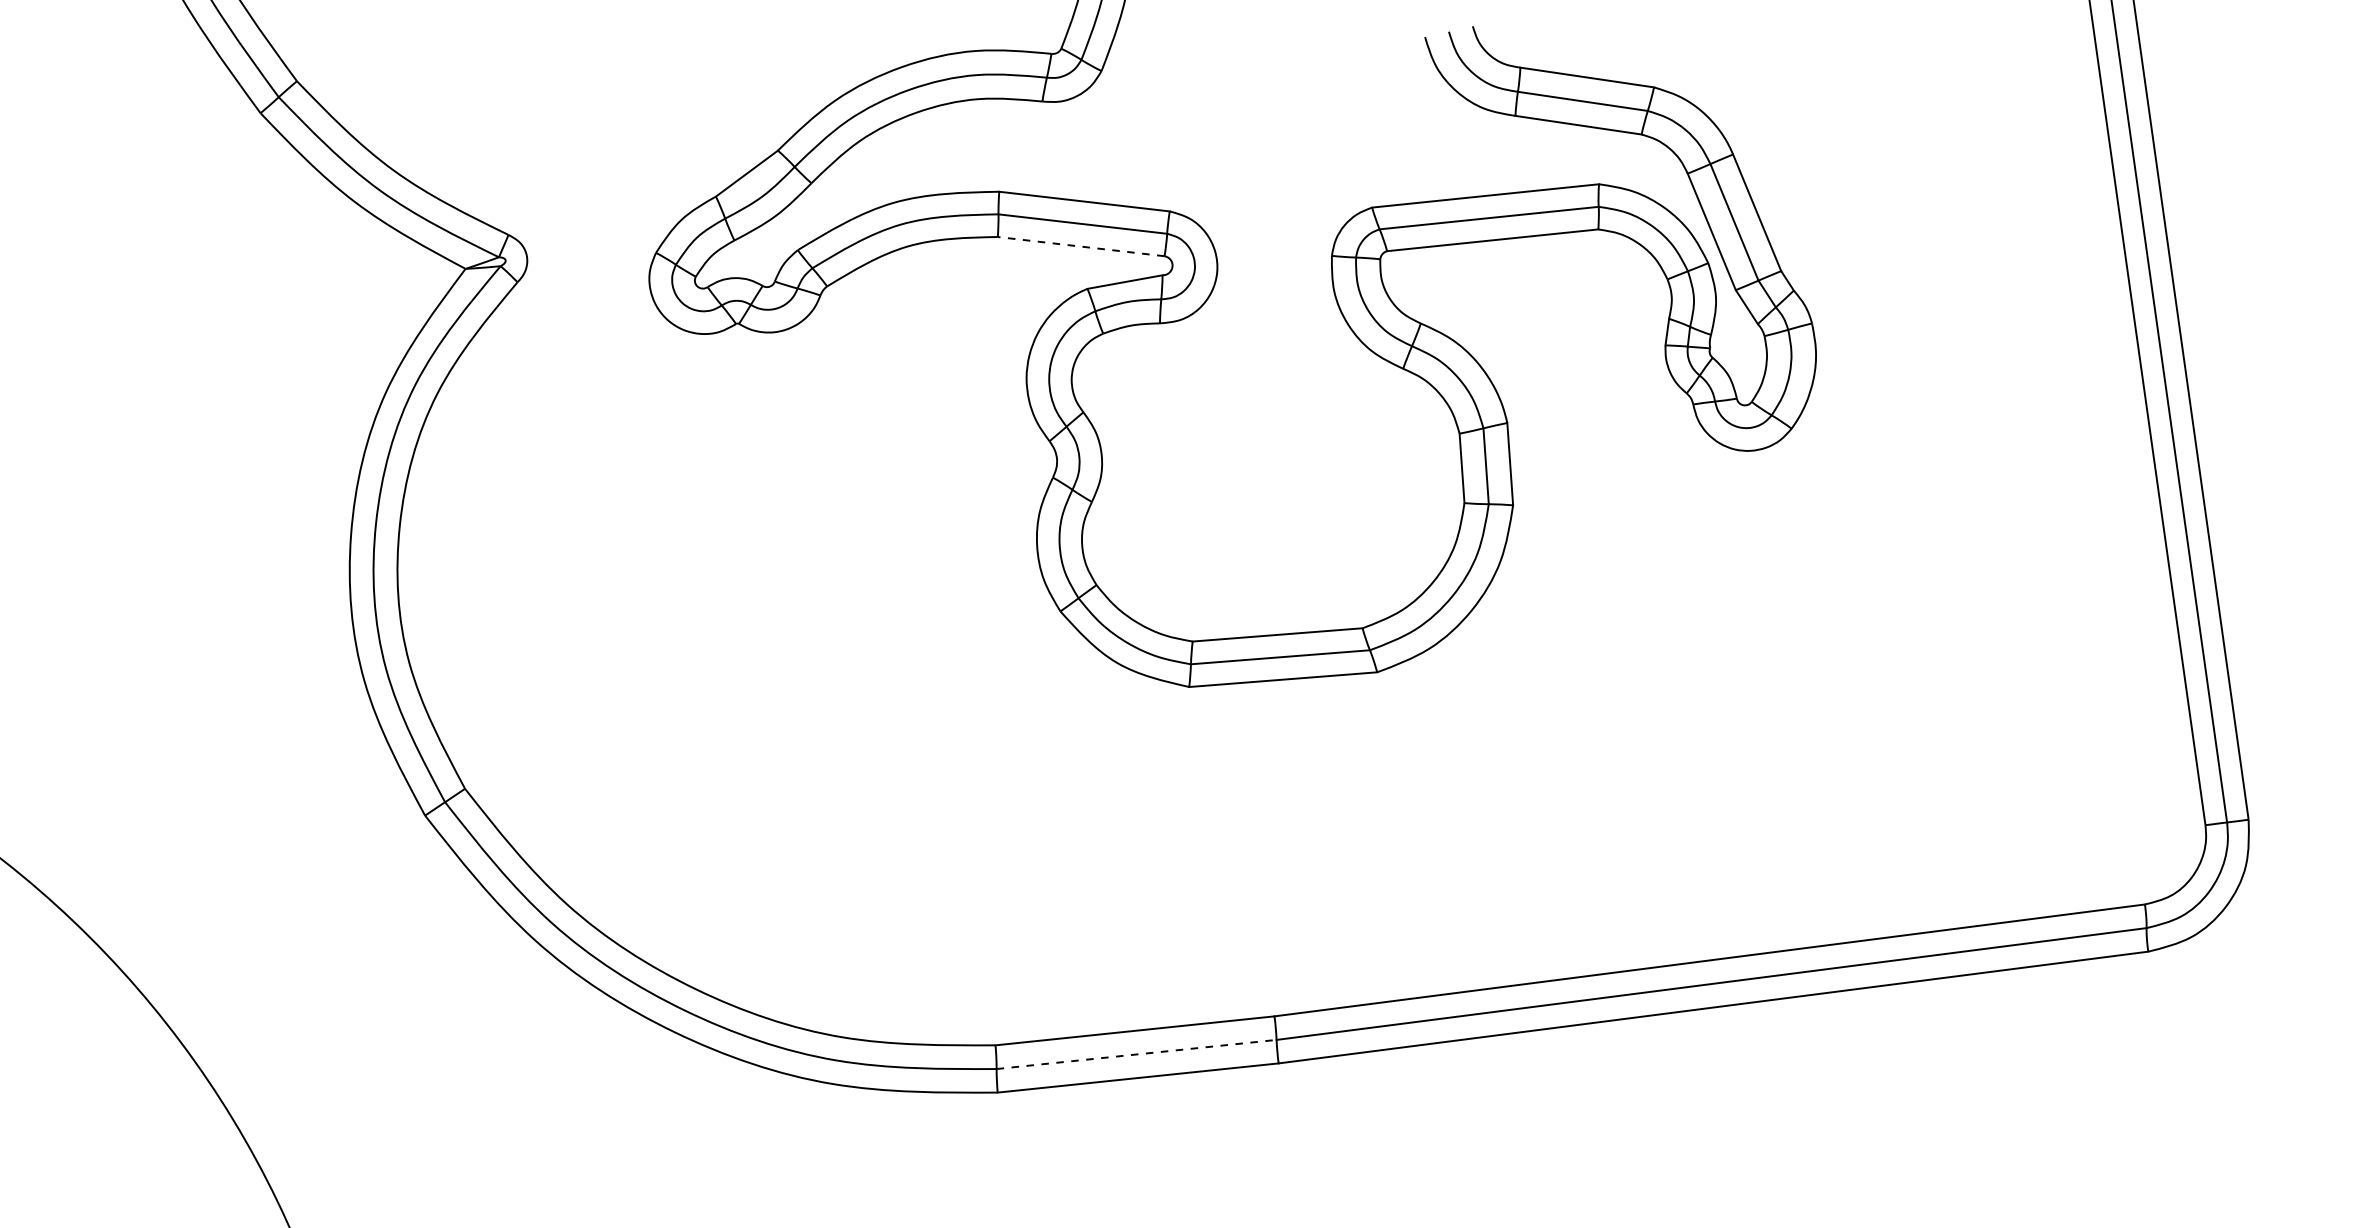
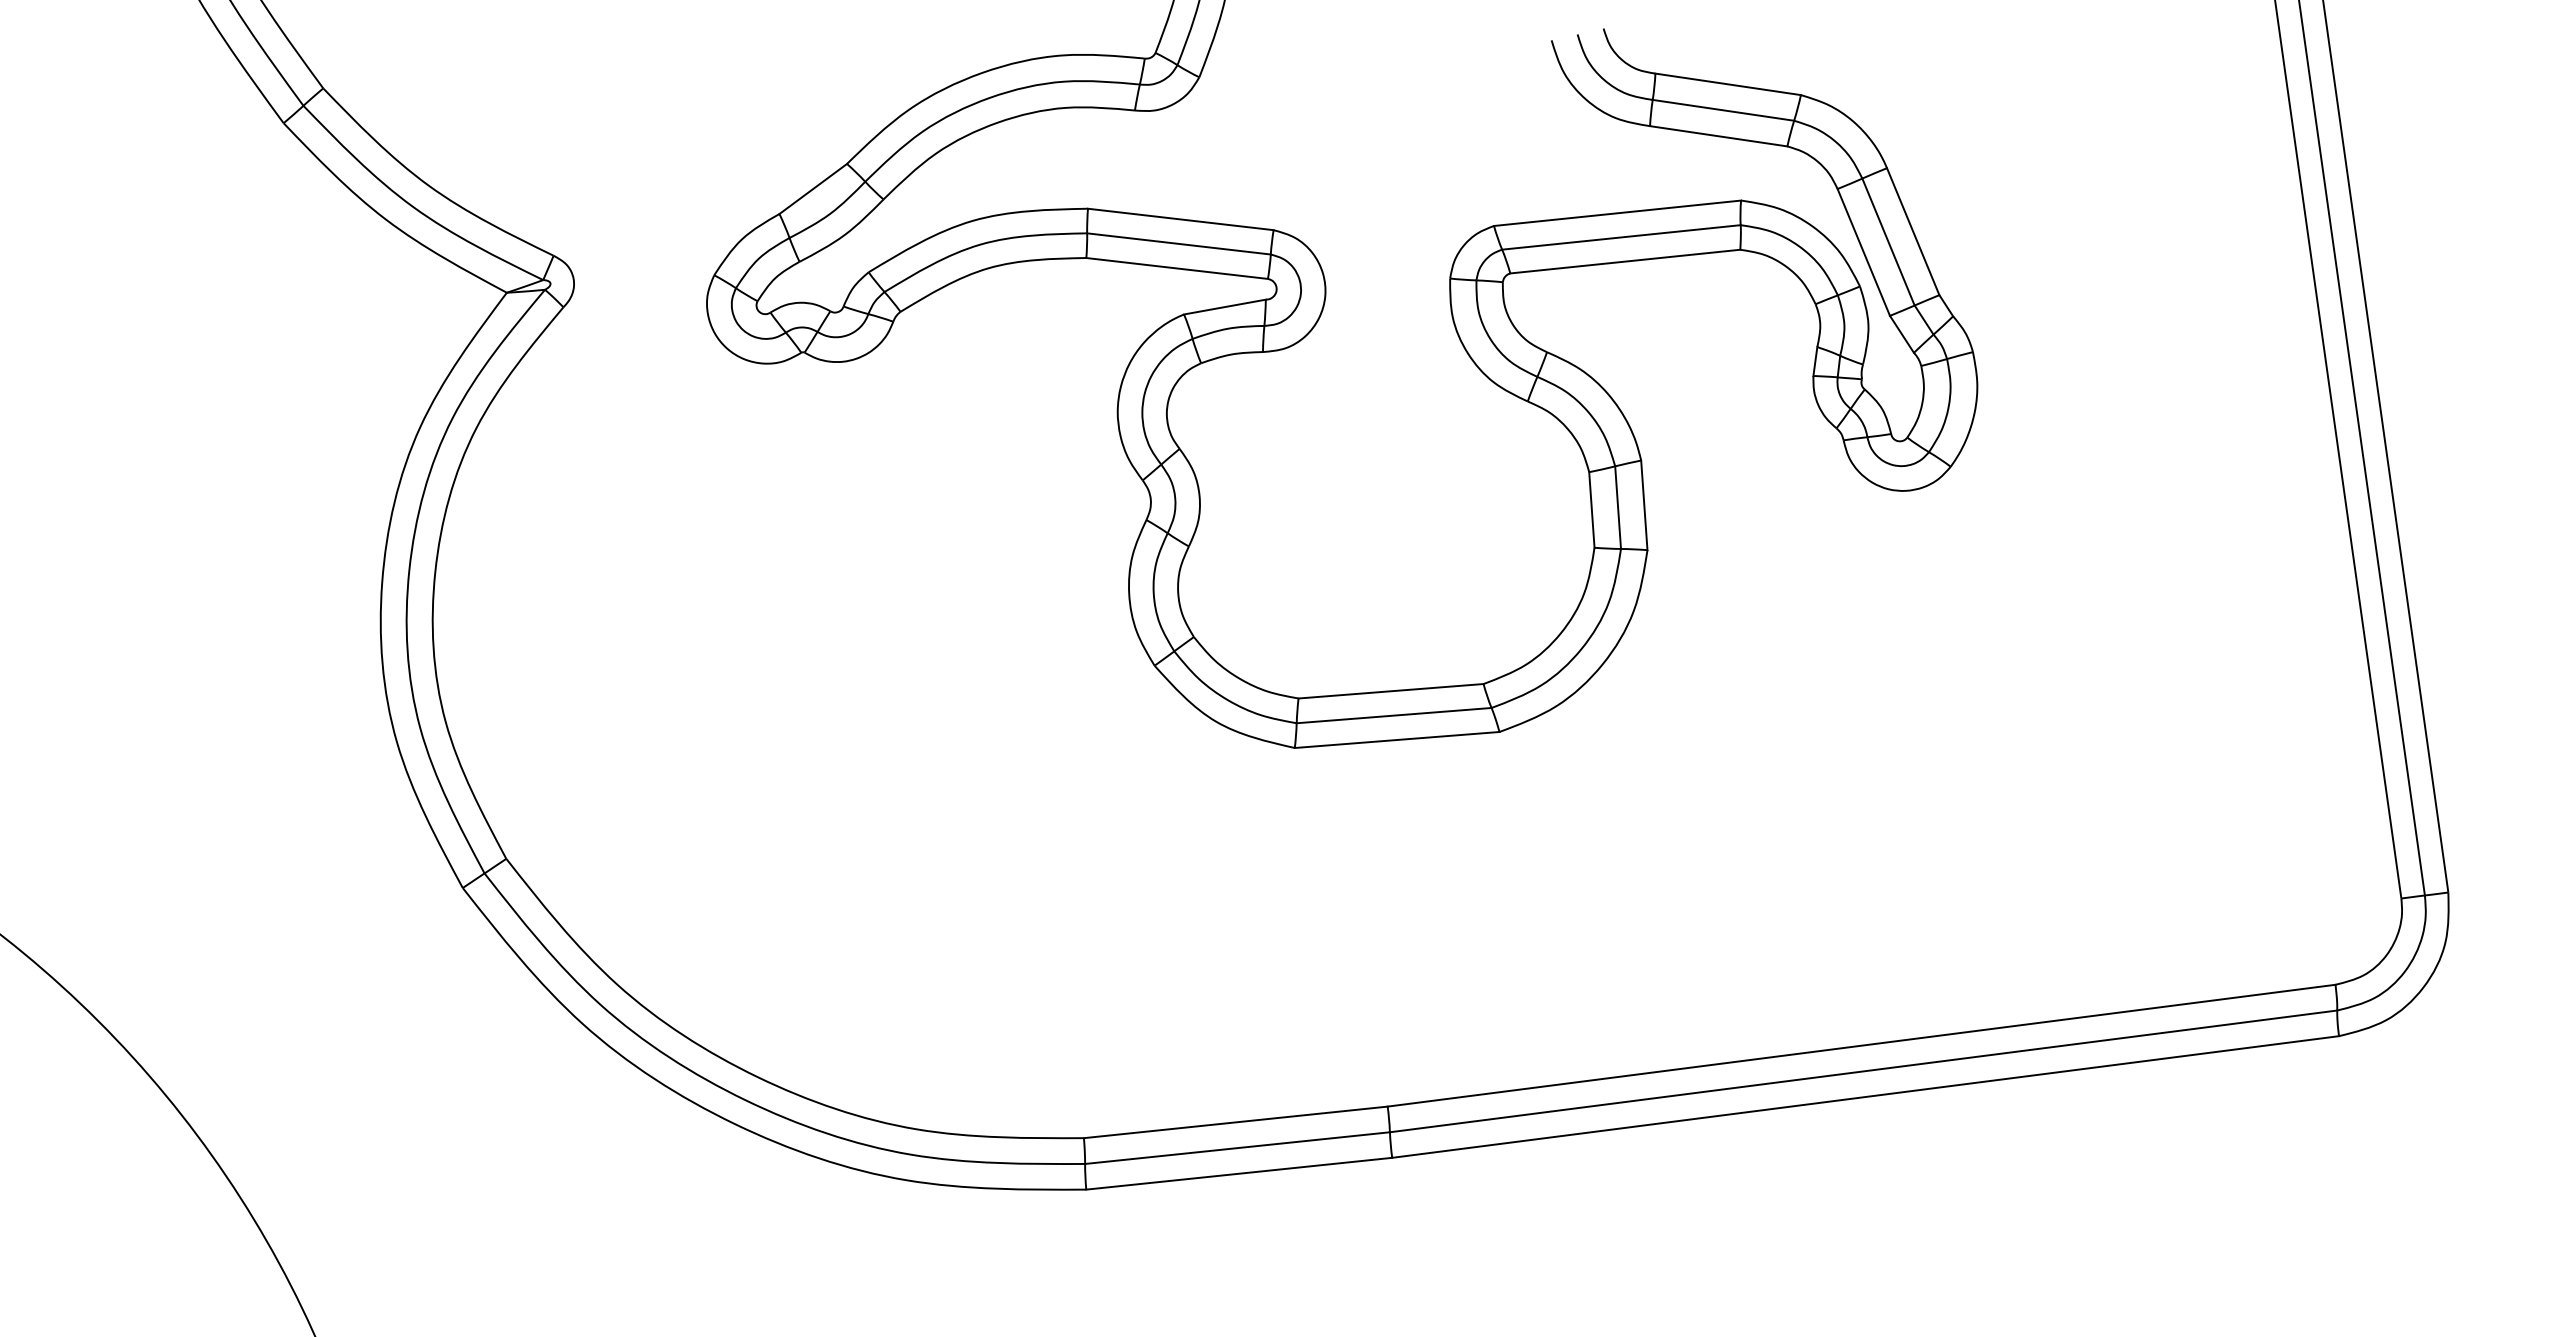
line: (1080, 246) -> (1176, 268), dashed -> solid
line: (1137, 1054) -> (1238, 1148), dashed -> solid

